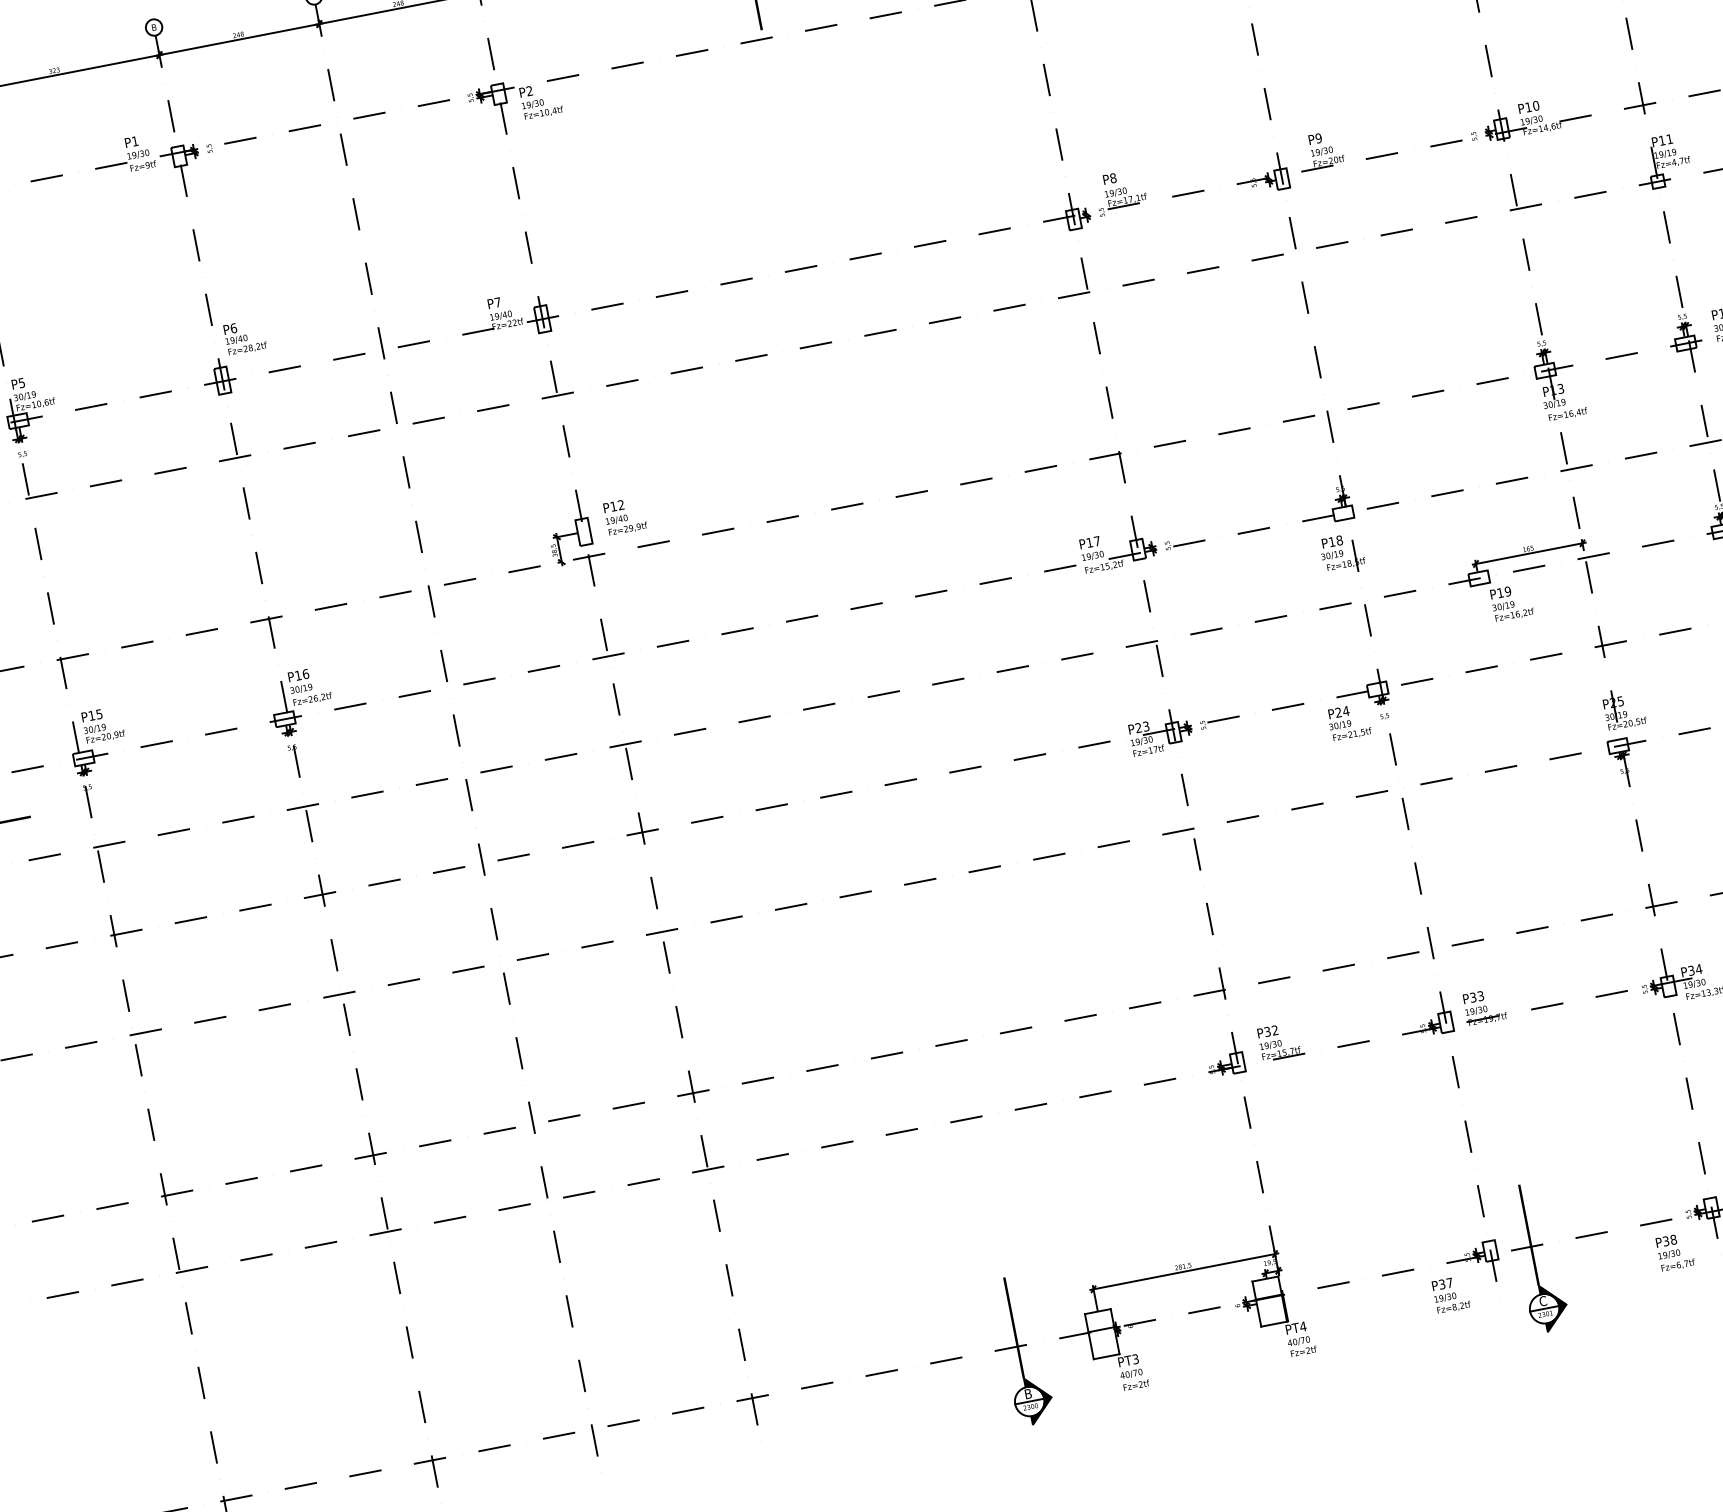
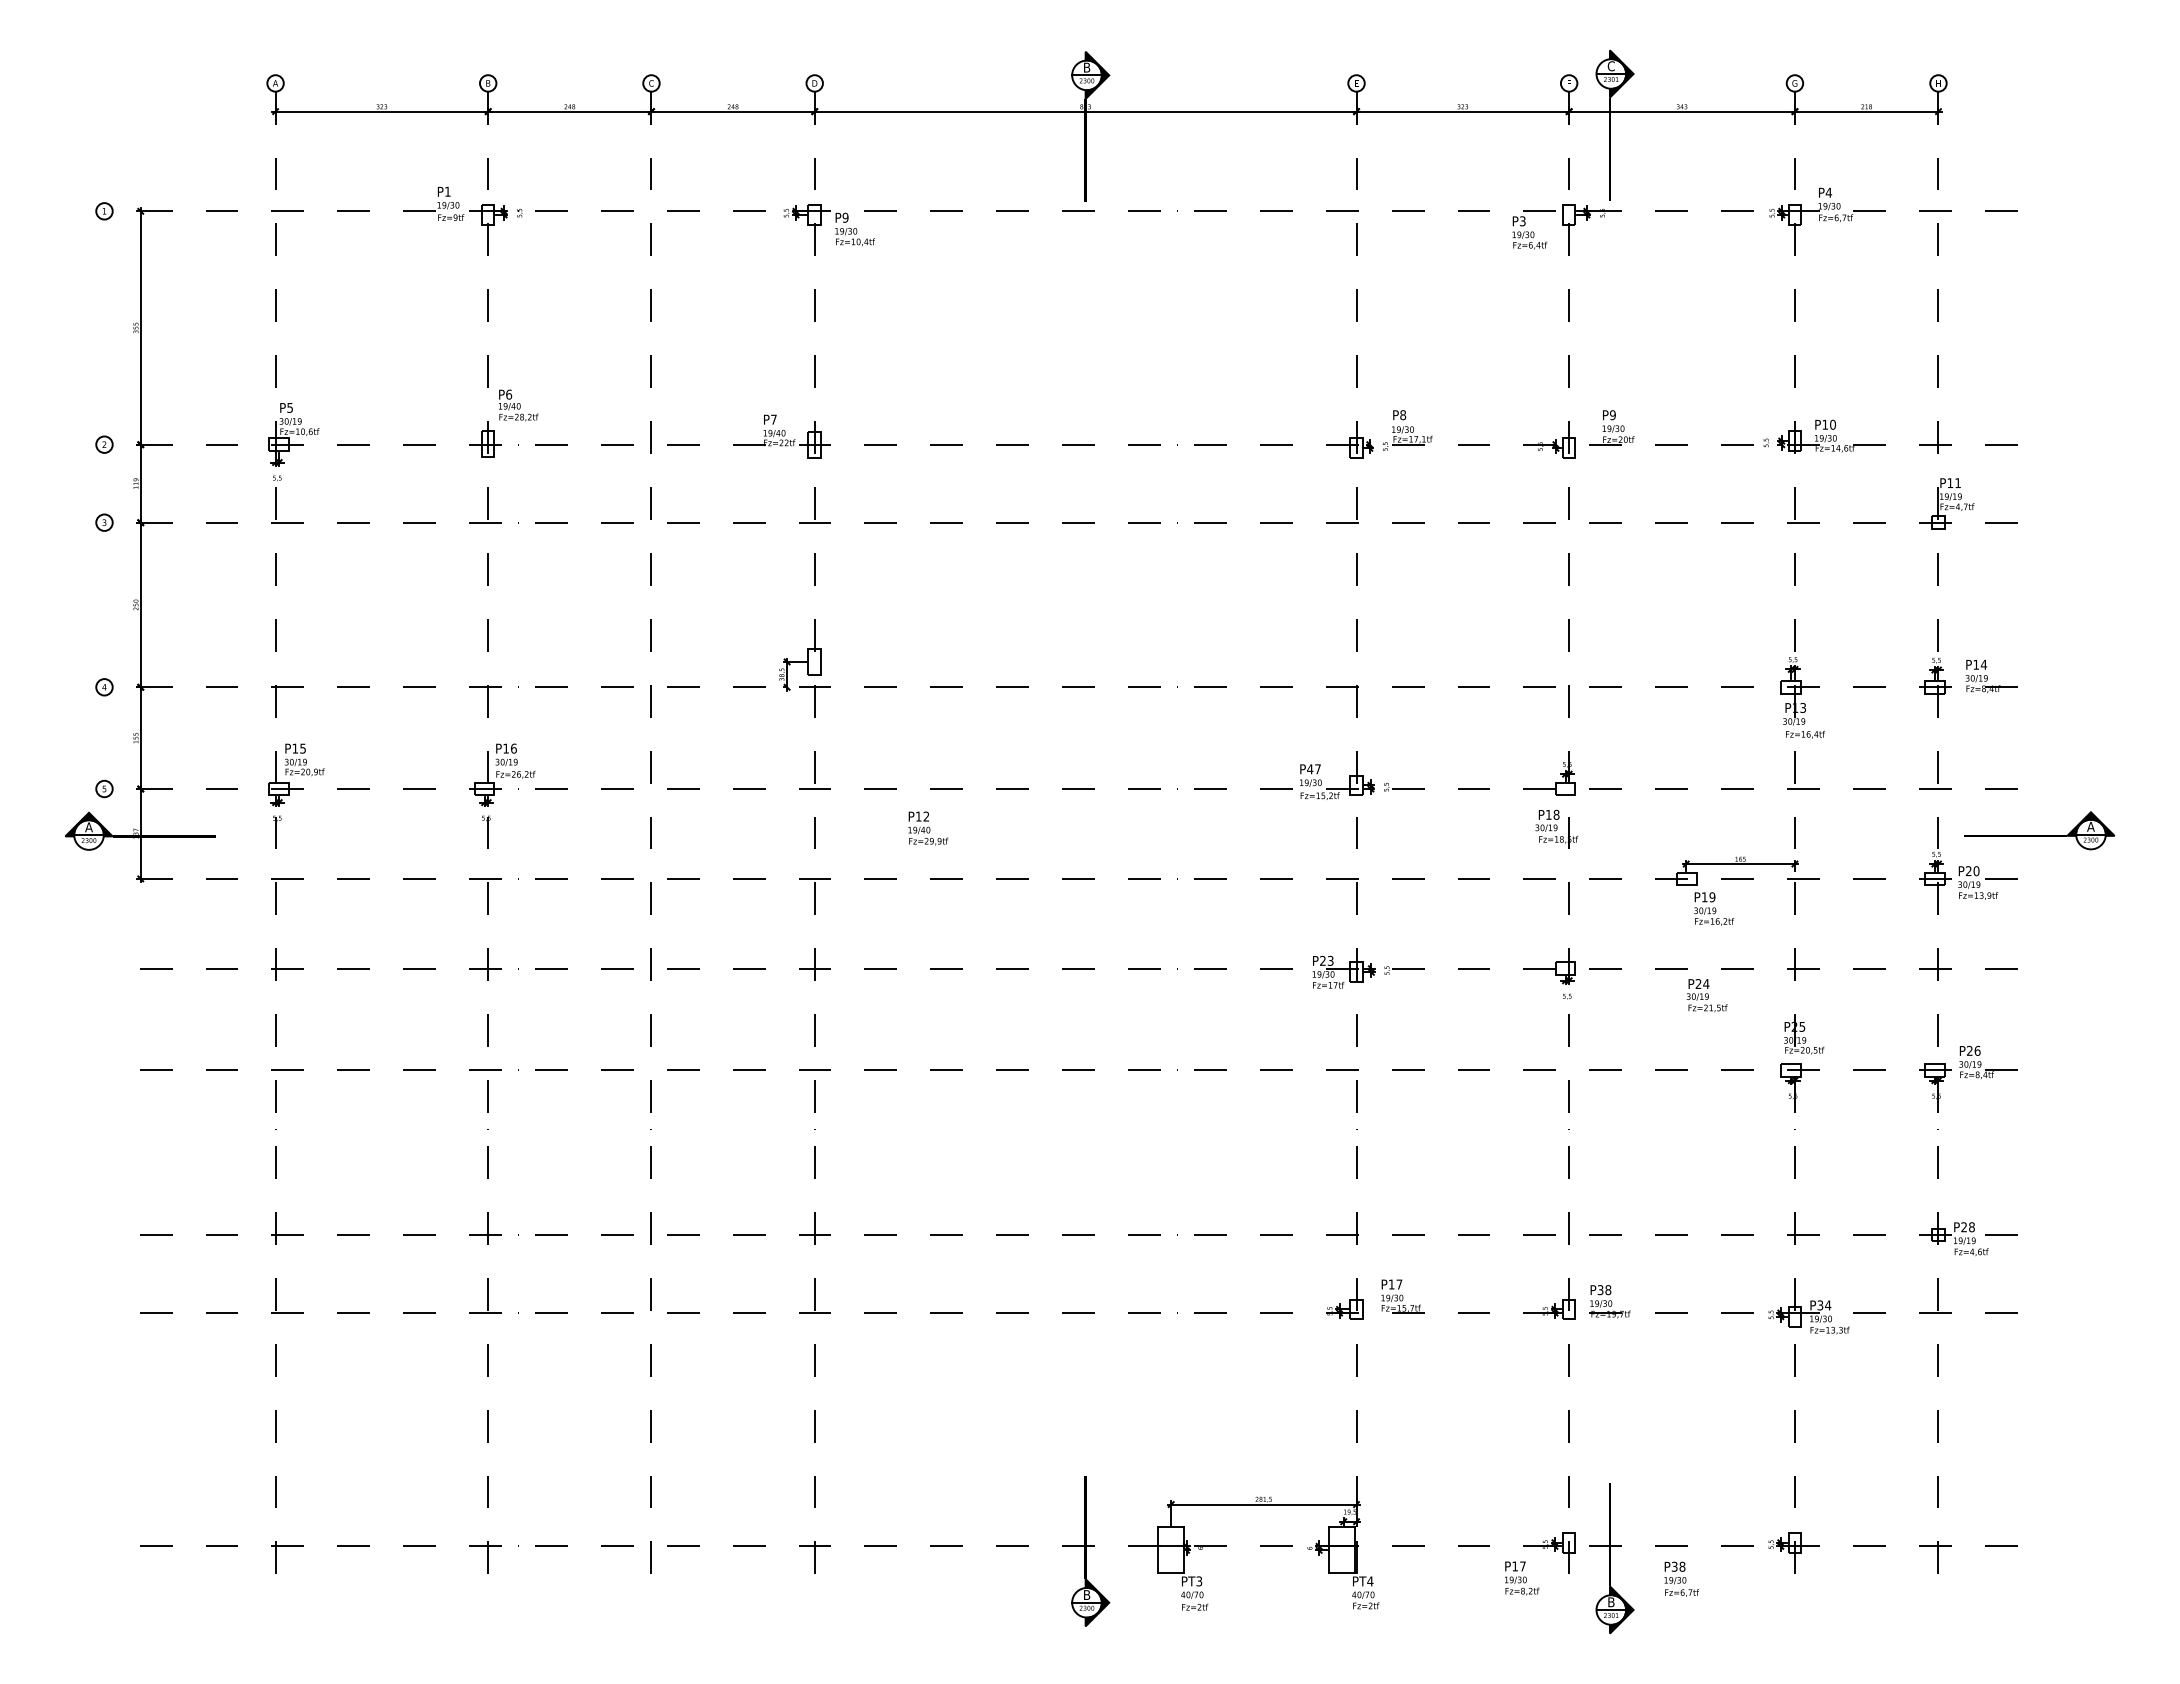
text: (529, 90) -> (845, 217), P2 -> P9
text: (625, 516) -> (928, 828), moved
text: (1090, 542) -> (1310, 769), P17 -> P47
text: (1348, 722) -> (1706, 995), moved
text: (1481, 996) -> (1608, 1290), P33 -> P38
text: (1271, 1031) -> (1395, 1284), P32 -> P17
text: (1674, 1251) -> (1681, 1578), moved
text: (1442, 1284) -> (1515, 1566), P37 -> P17
text: (1542, 1301) -> (1610, 1602), C -> B

